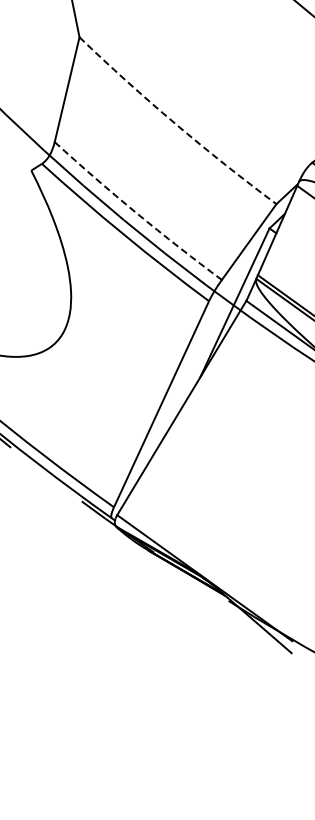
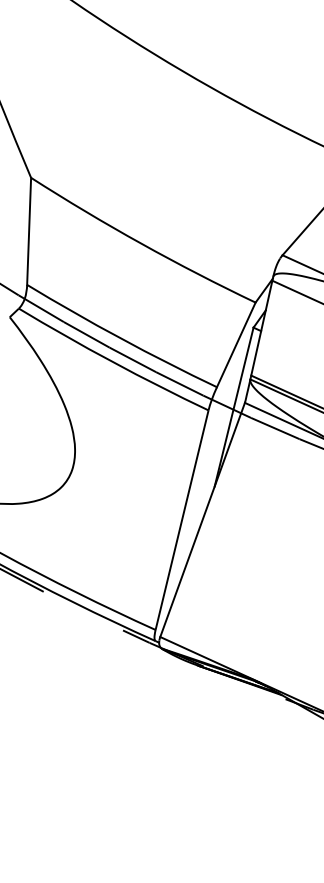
arc: (175, 123) -> (141, 243), dashed -> solid
arc: (136, 213) -> (120, 338), dashed -> solid

